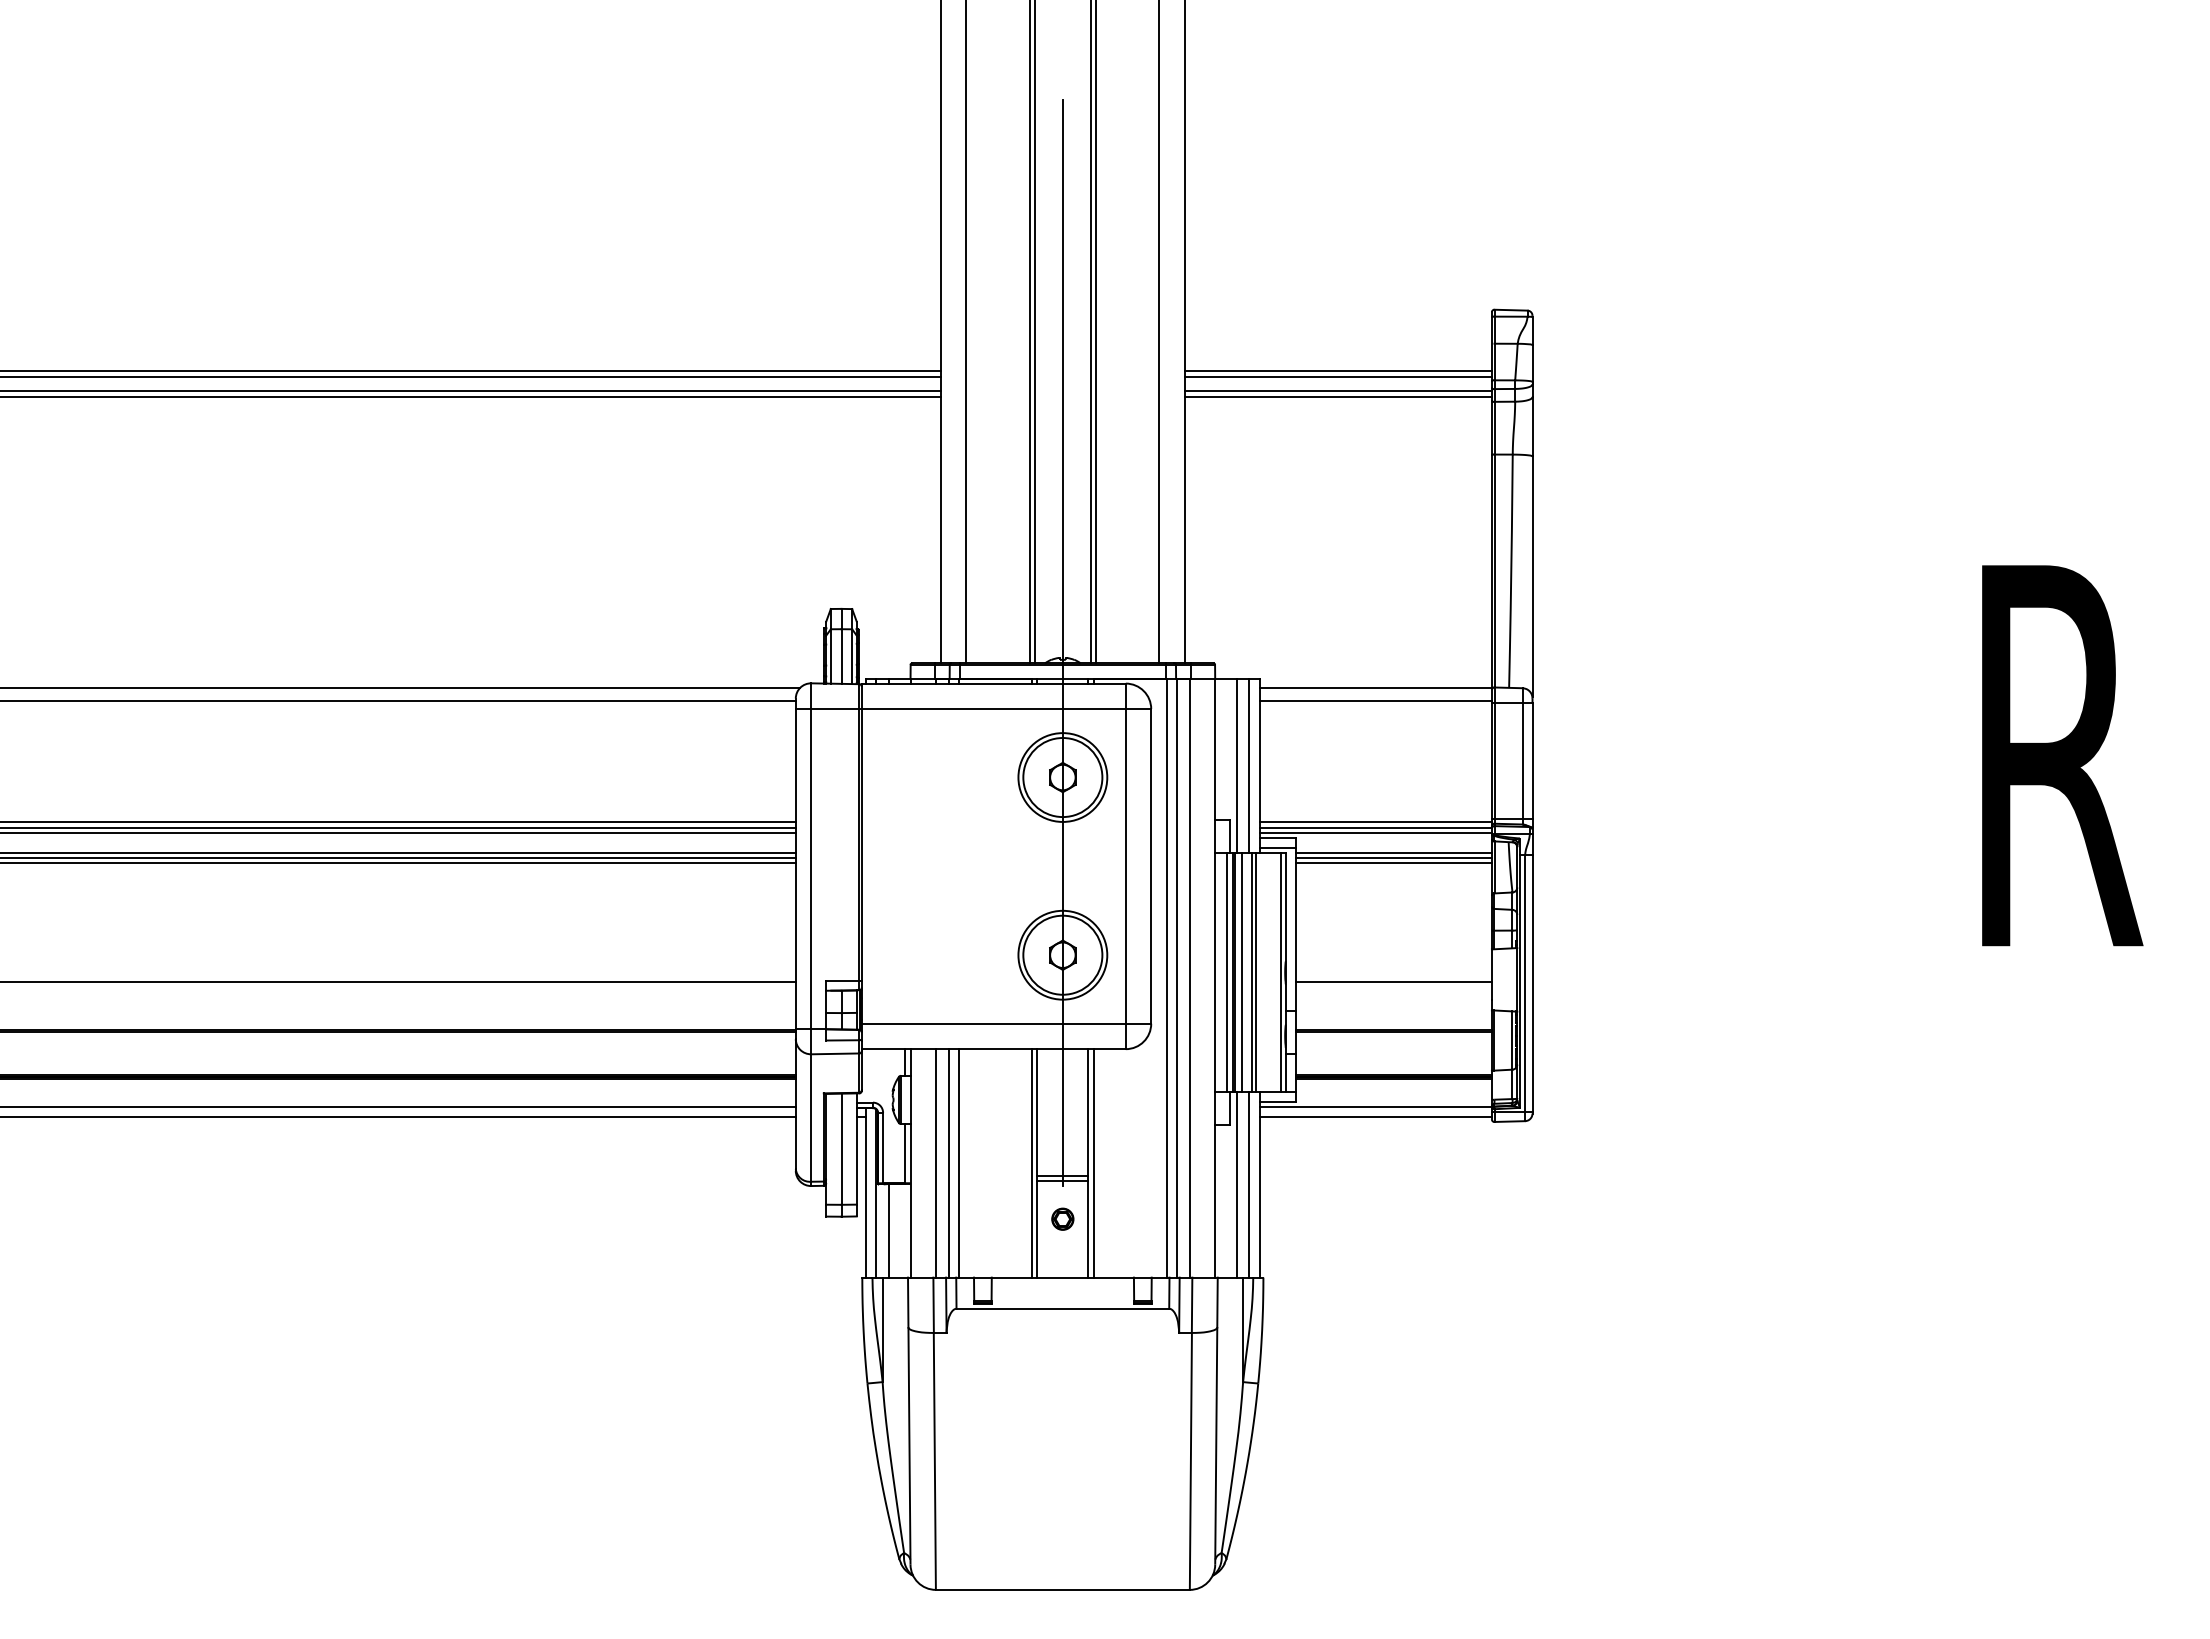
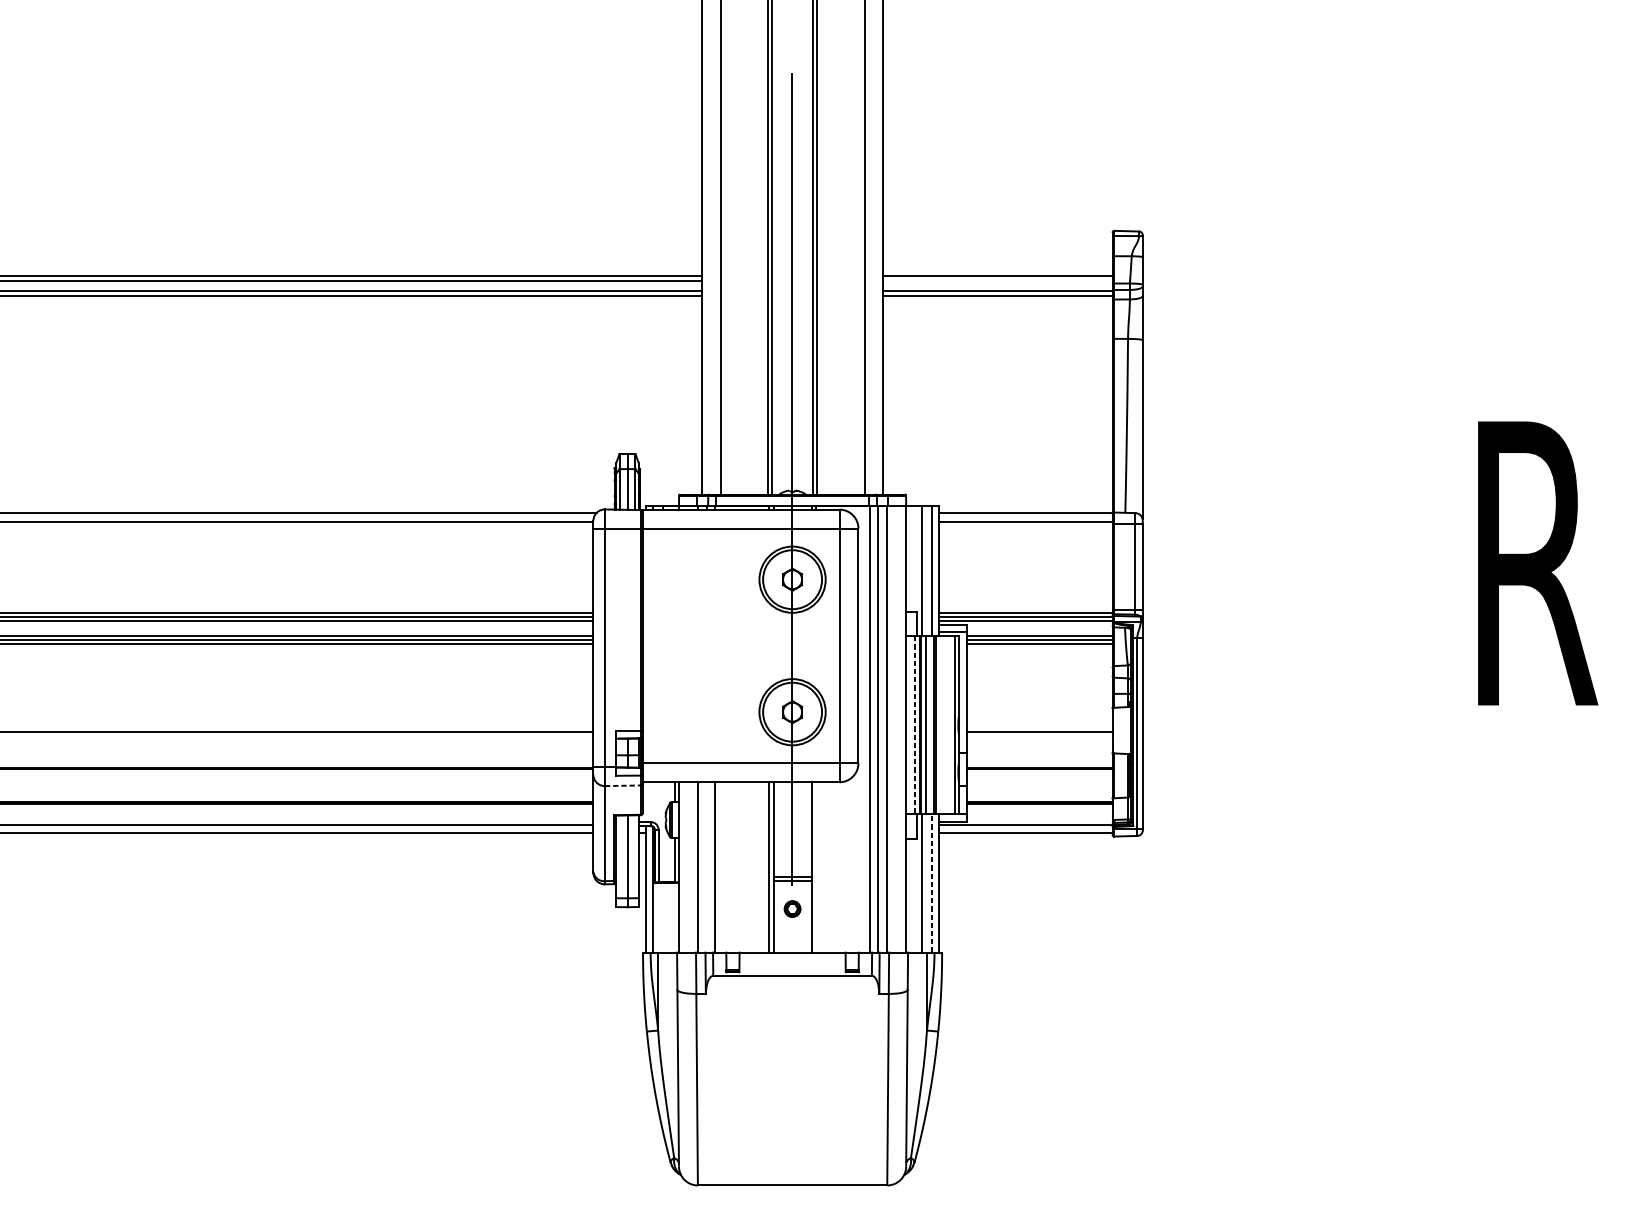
line: (1337, 377) -> (997, 281), removed
line: (1226, 973) -> (914, 725), solid -> dashed
line: (835, 1053) -> (623, 785), solid -> dashed
line: (948, 1163) -> (707, 867), removed
line: (1093, 1163) -> (815, 867), removed
line: (1249, 1184) -> (931, 883), solid -> dashed
line: (888, 1230) -> (662, 917), removed

